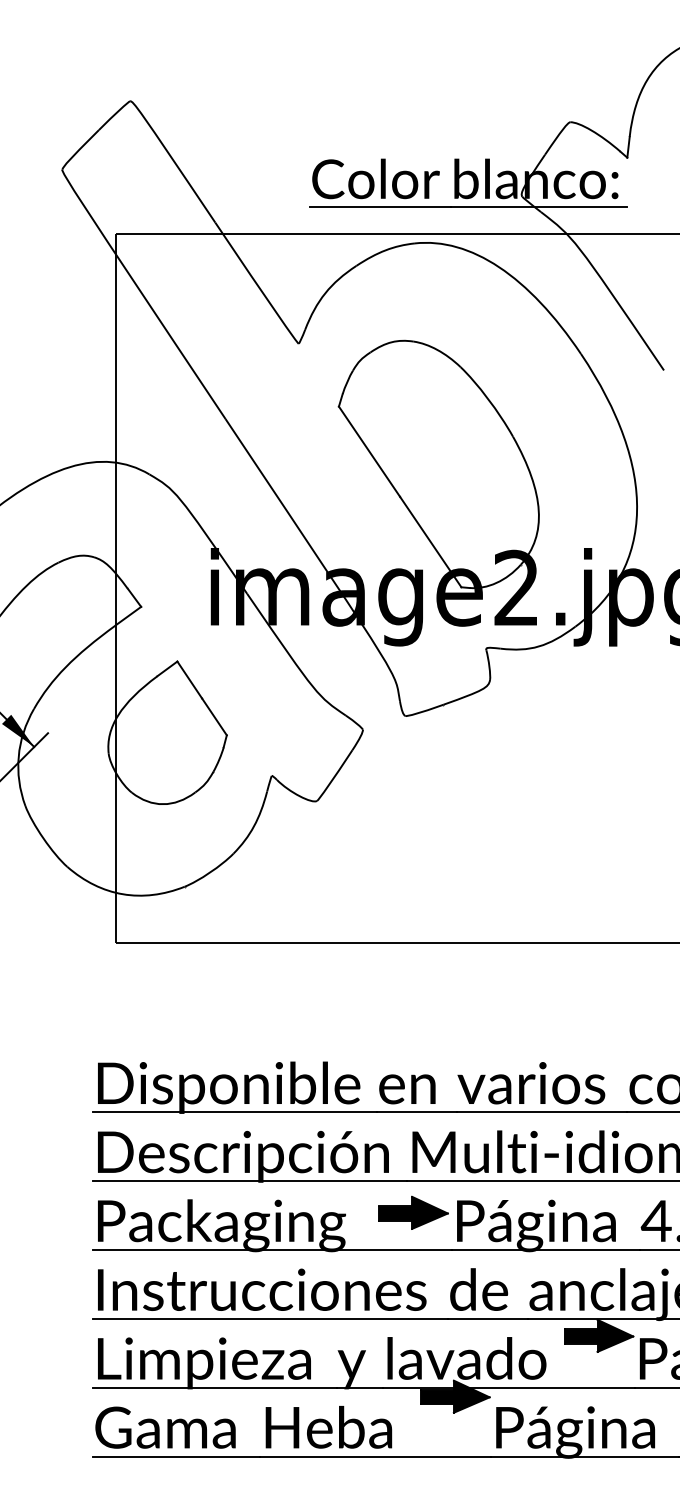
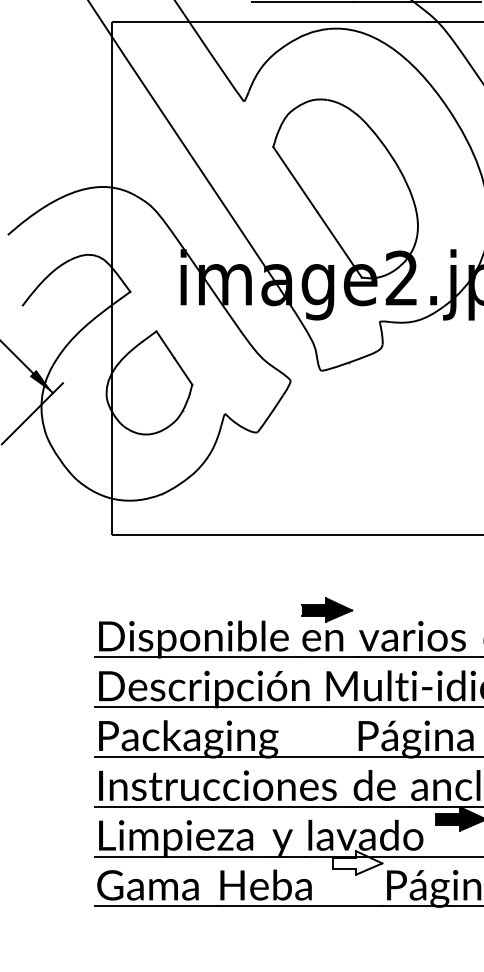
part: (413, 1212) -> (327, 609), moved
fill: (454, 1396) -> (356, 862), removed

